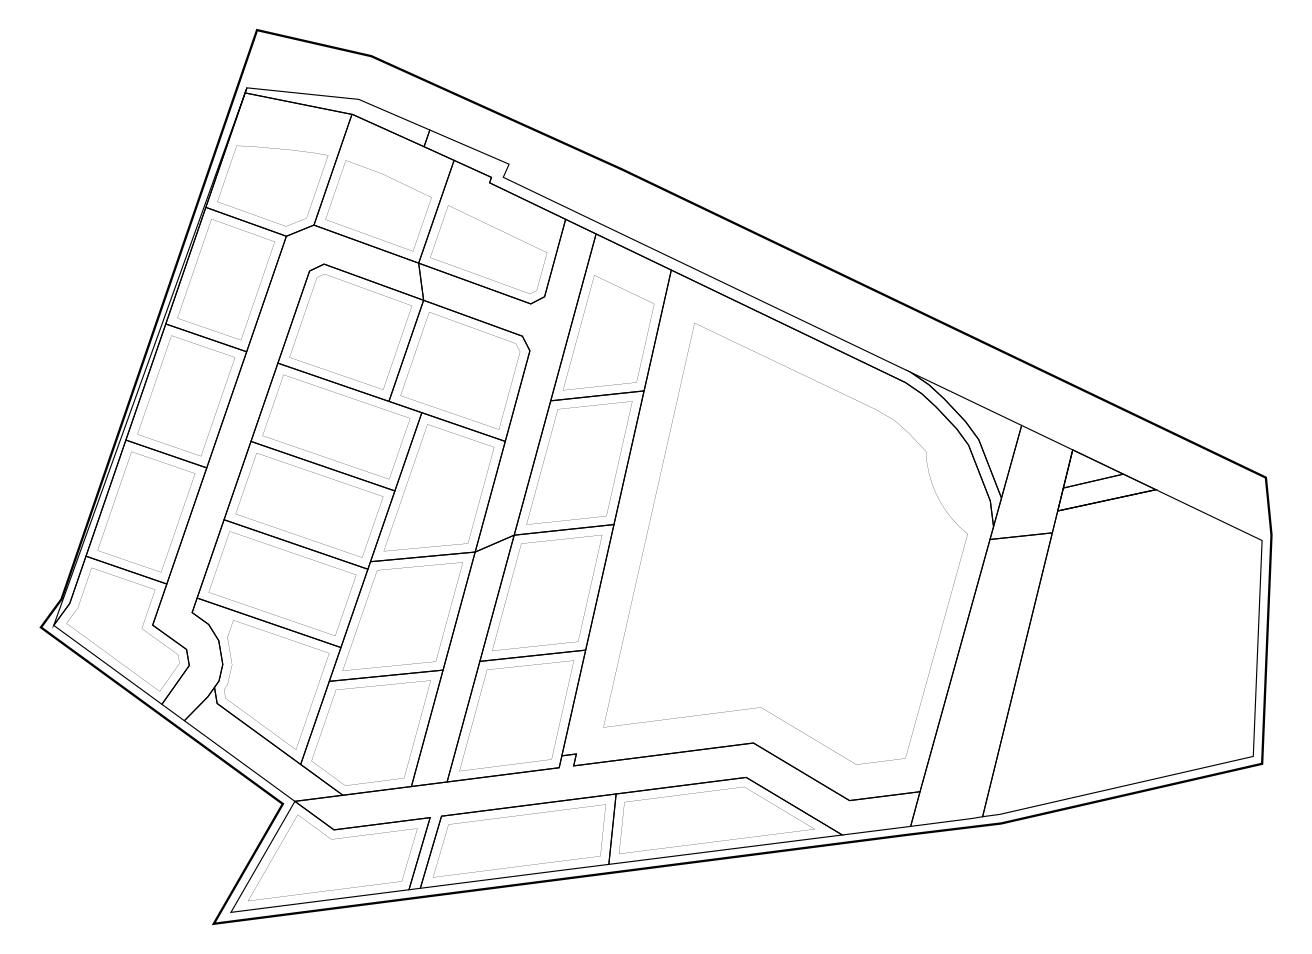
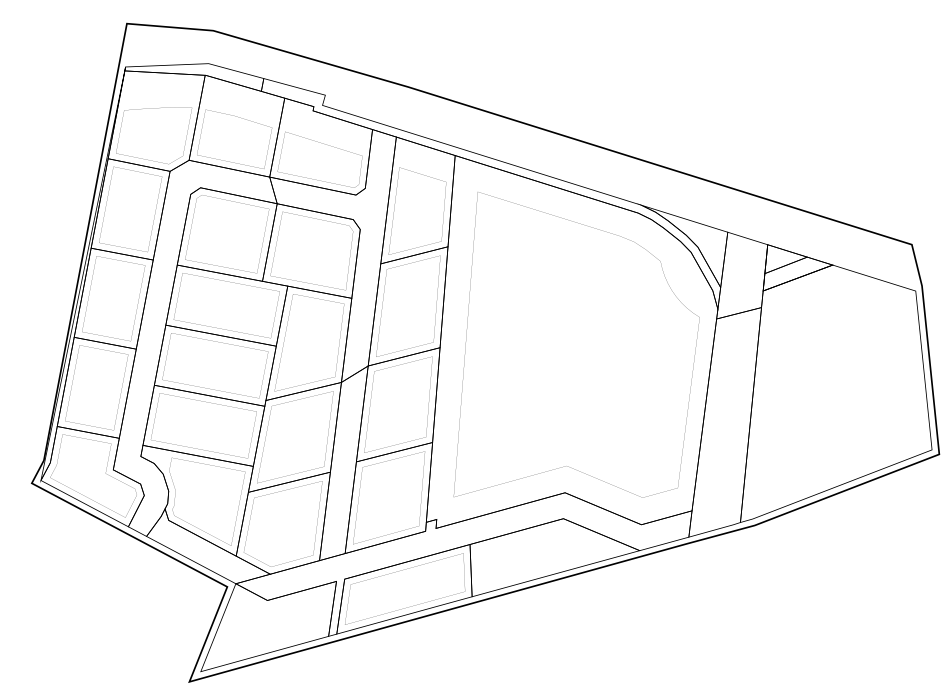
part: (332, 839) -> (267, 607), removed
part: (721, 840) -> (552, 567), removed

